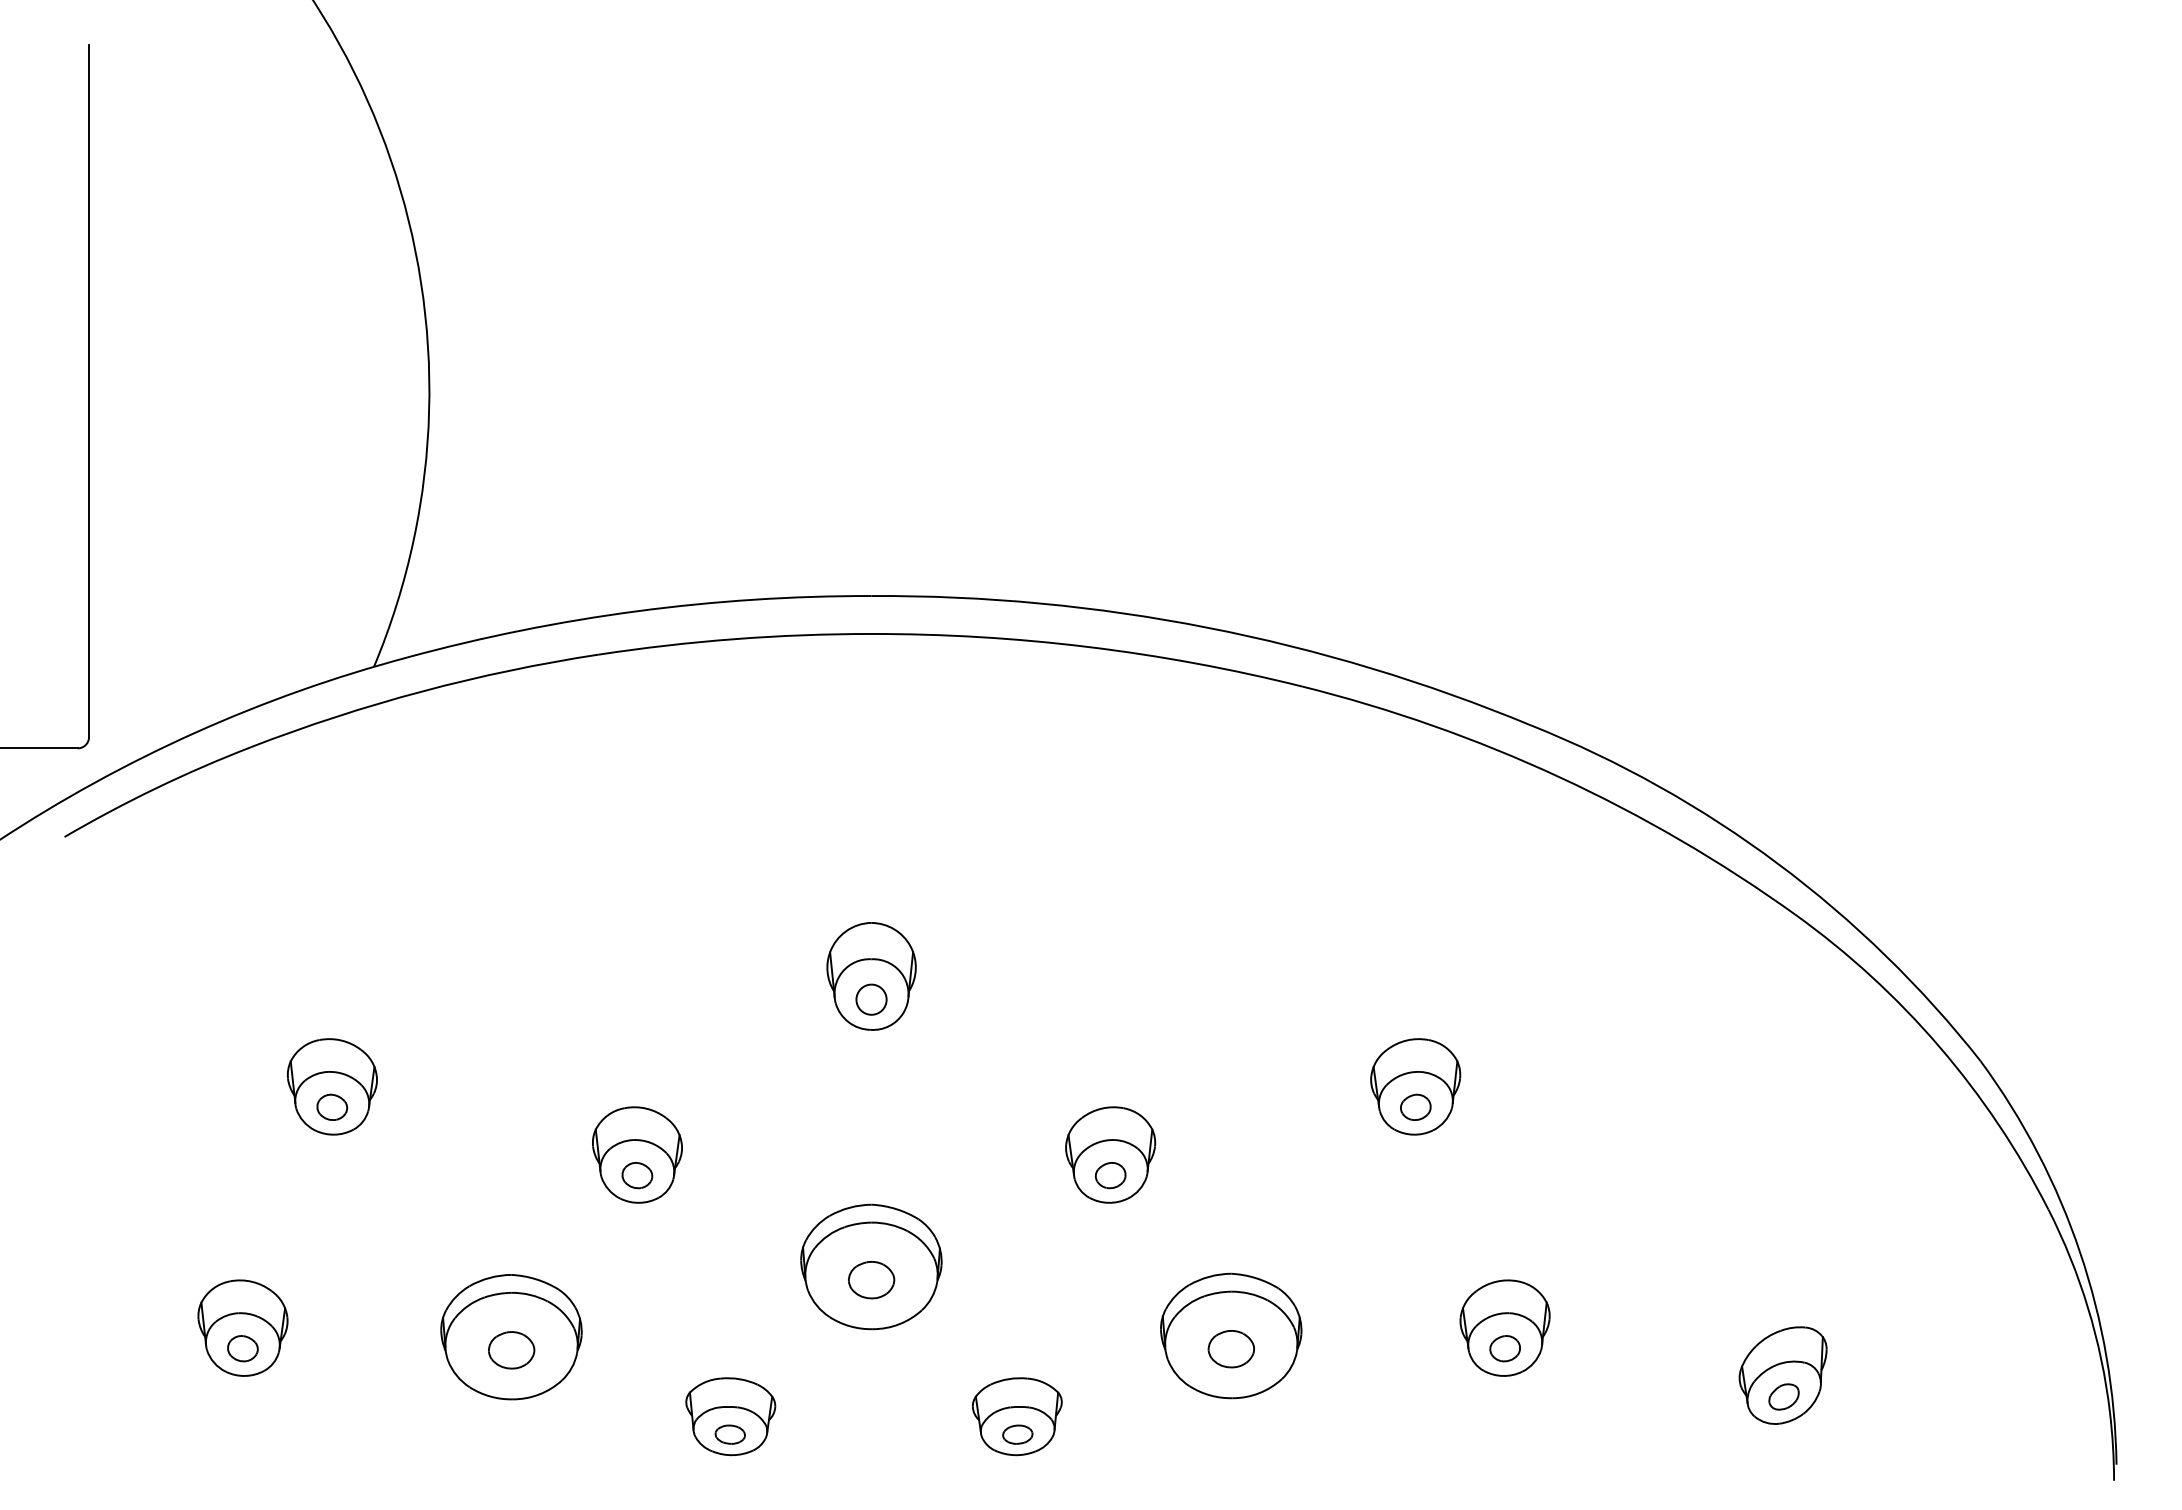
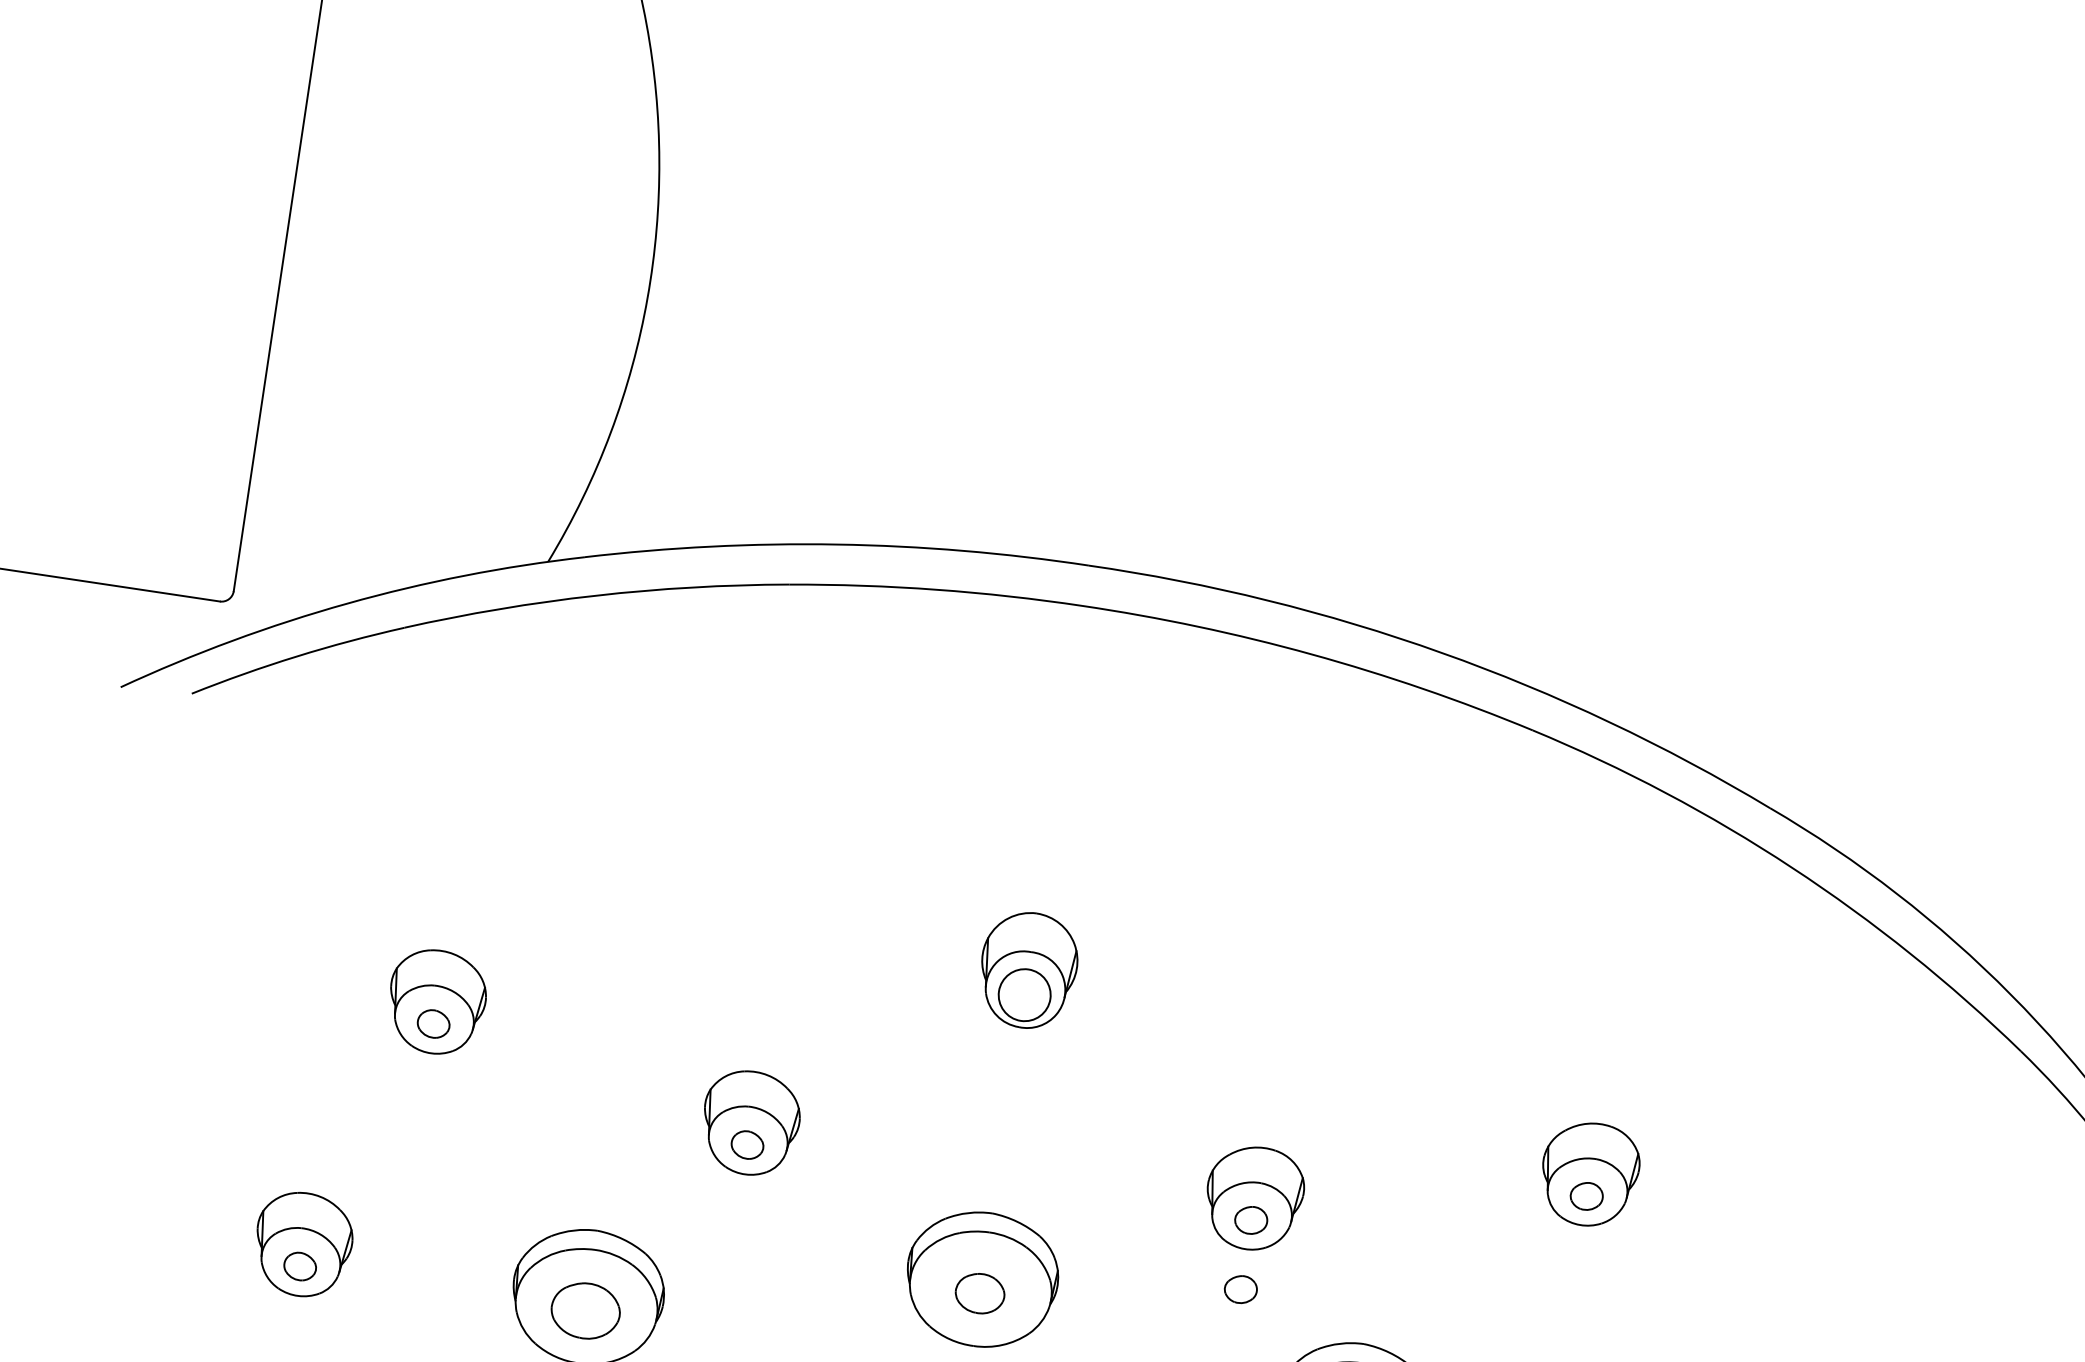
circle: (871, 999) -> (1024, 994), size x1.6
part: (1110, 1240) -> (1240, 1289), added
part: (511, 1350) -> (585, 1311), size x1.4

